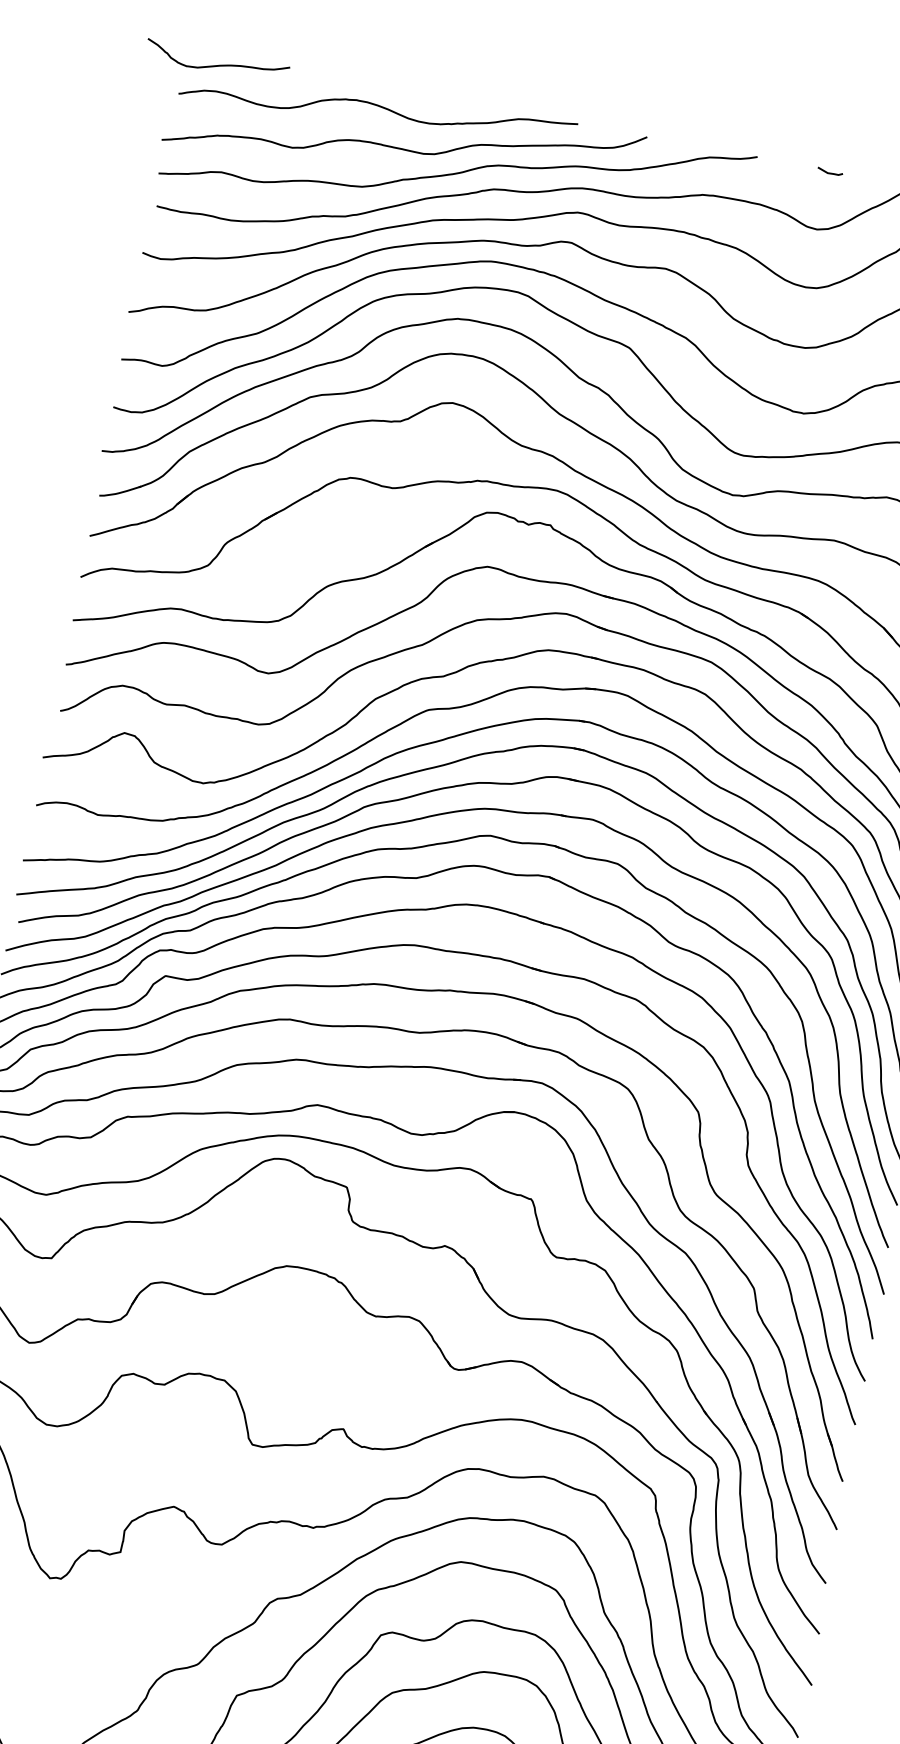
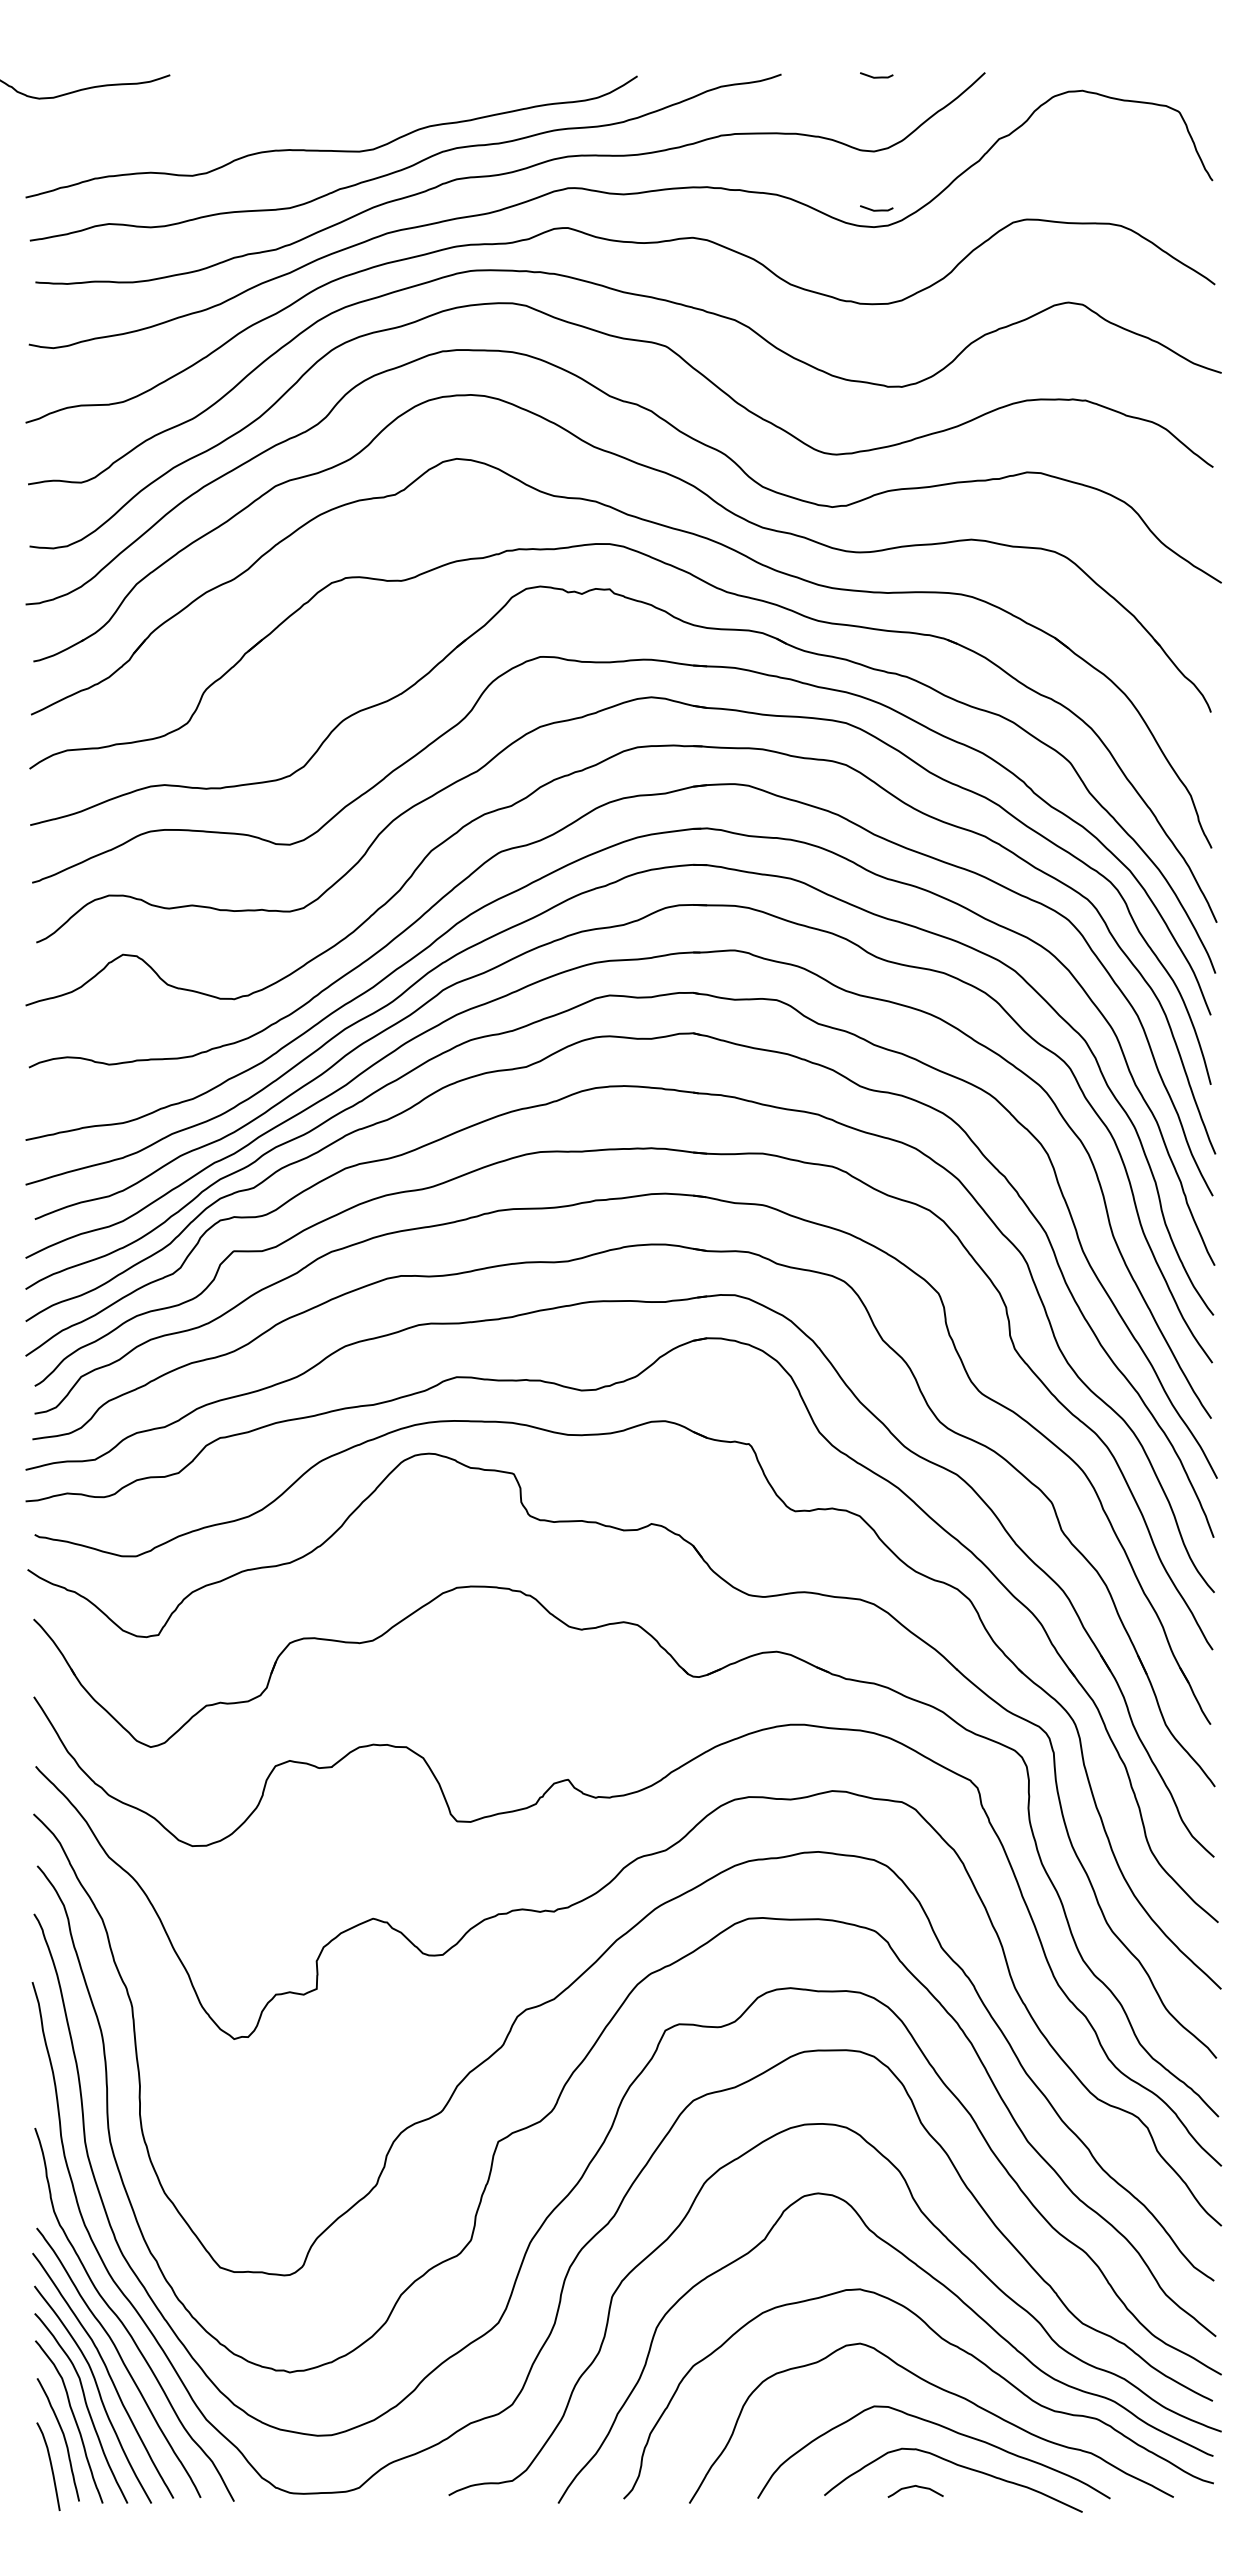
curve: (379, 107) -> (292, 103), removed
line: (810, 274) -> (876, 209), added

